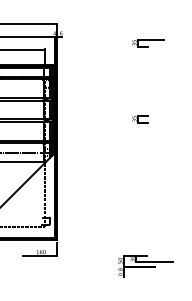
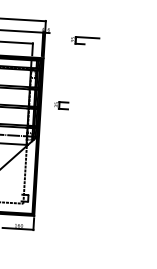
part: (148, 43) -> (85, 41), moved
part: (140, 119) -> (61, 105), moved
part: (145, 266) -> (112, 244), removed

